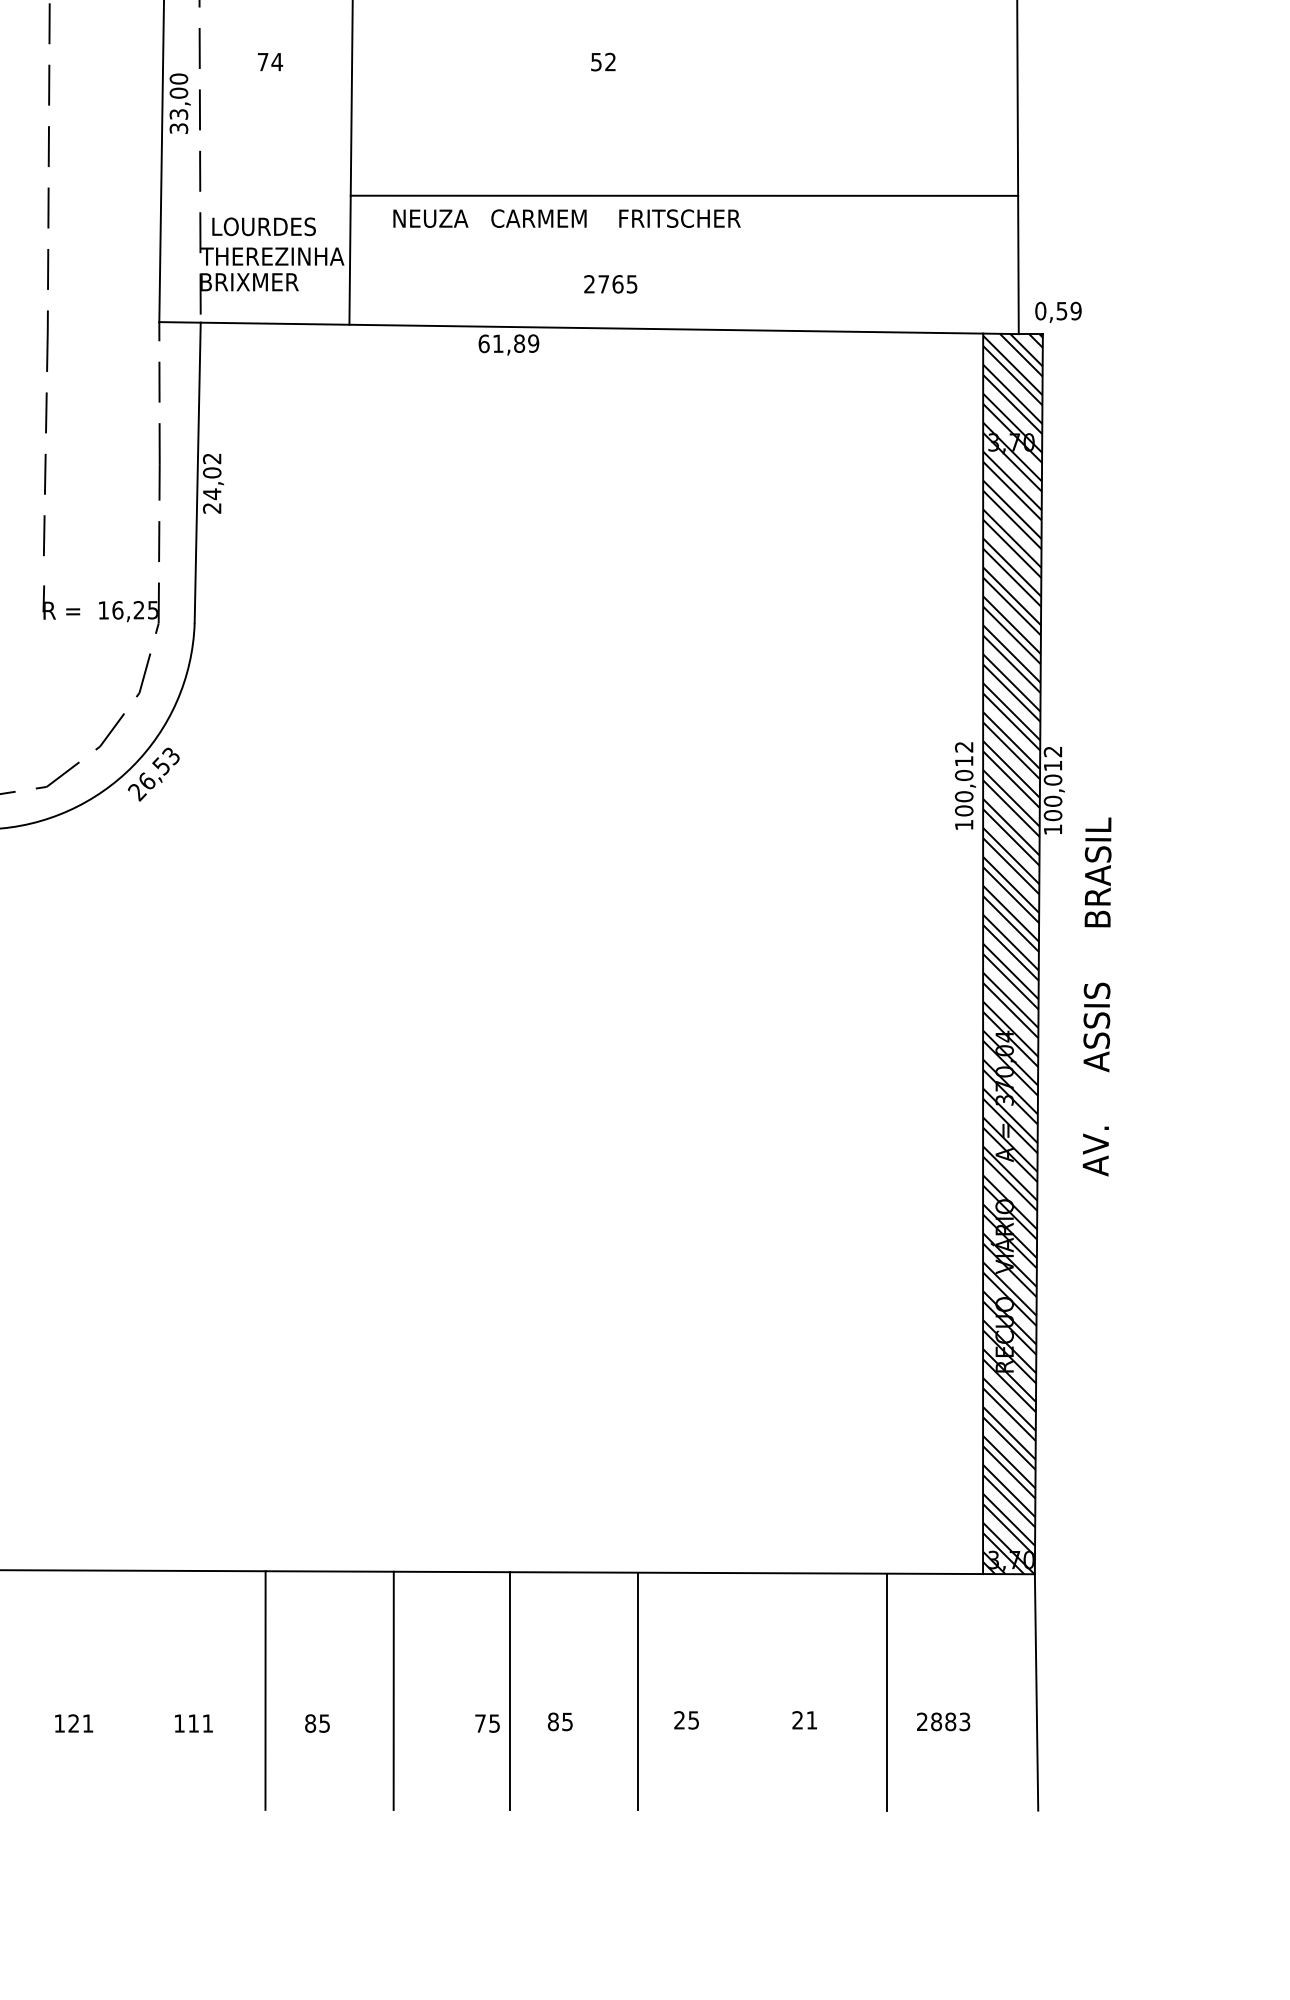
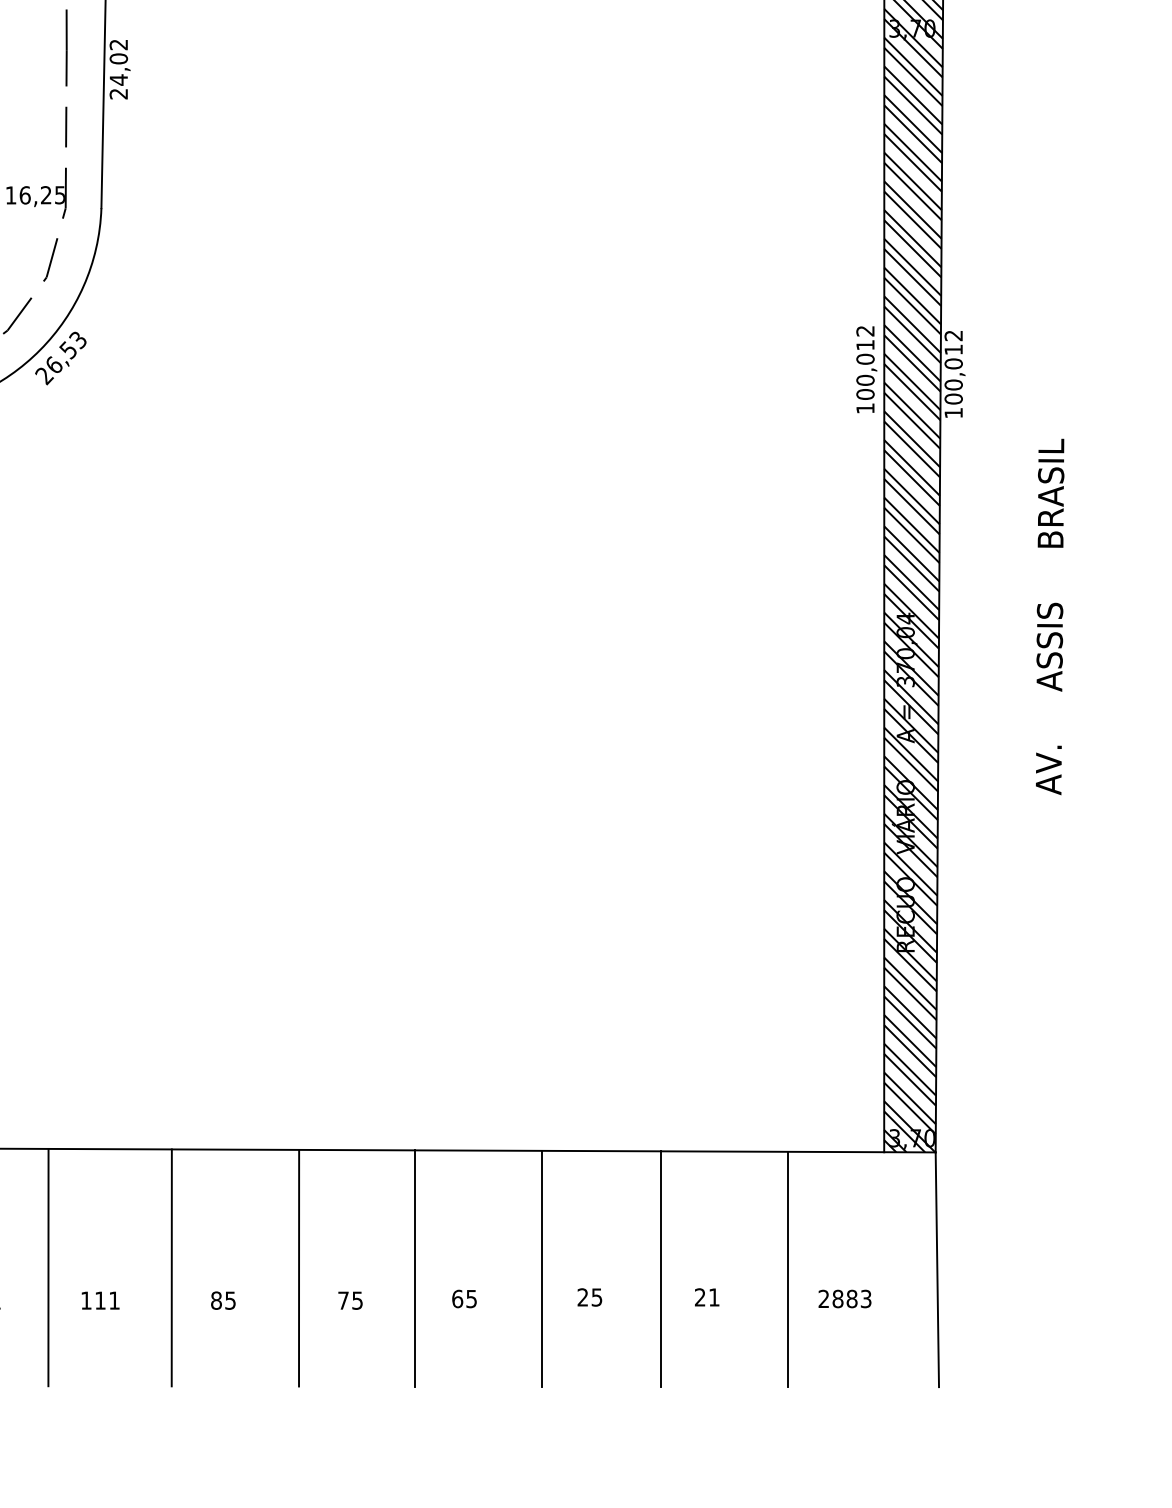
text: (1096, 996) -> (1049, 616), moved
line: (141, 1689) -> (48, 1266), added
line: (758, 1691) -> (661, 1268), added
text: (553, 1721) -> (457, 1298), 85 -> 65
text: (487, 1723) -> (350, 1300), moved

